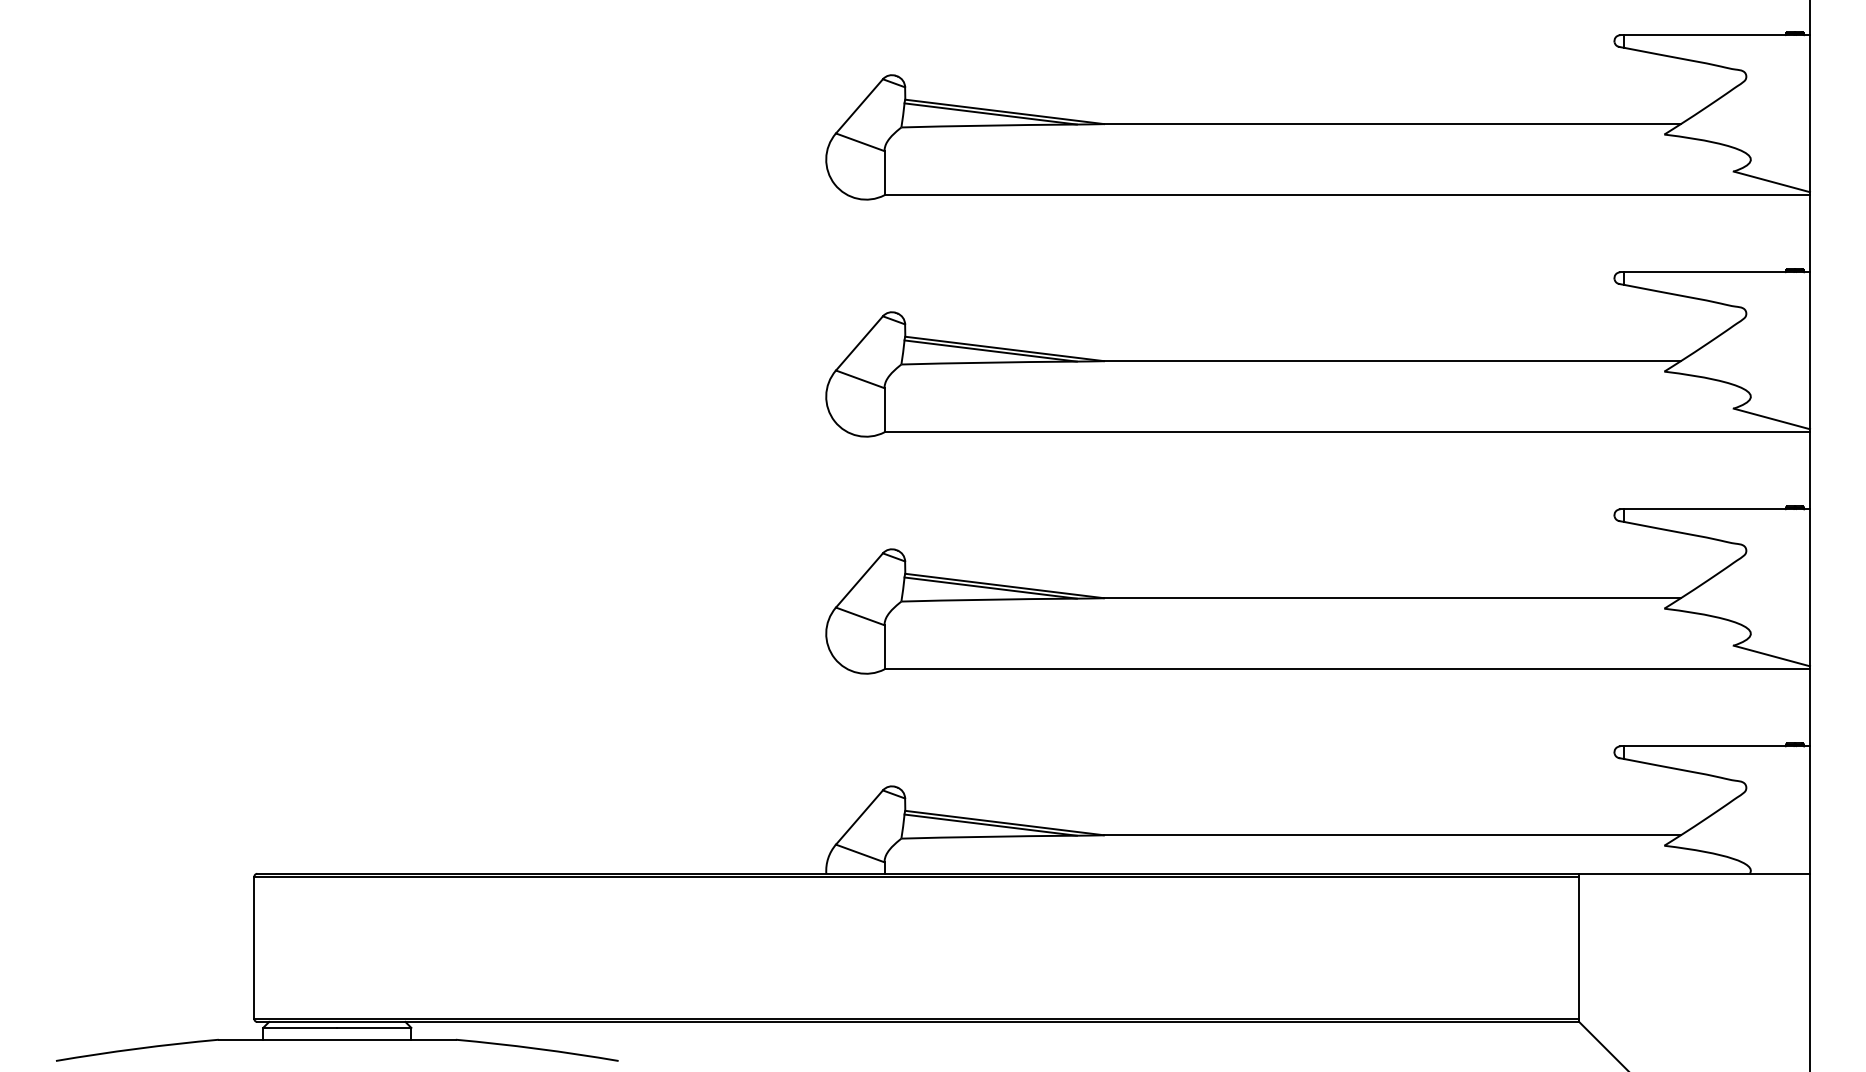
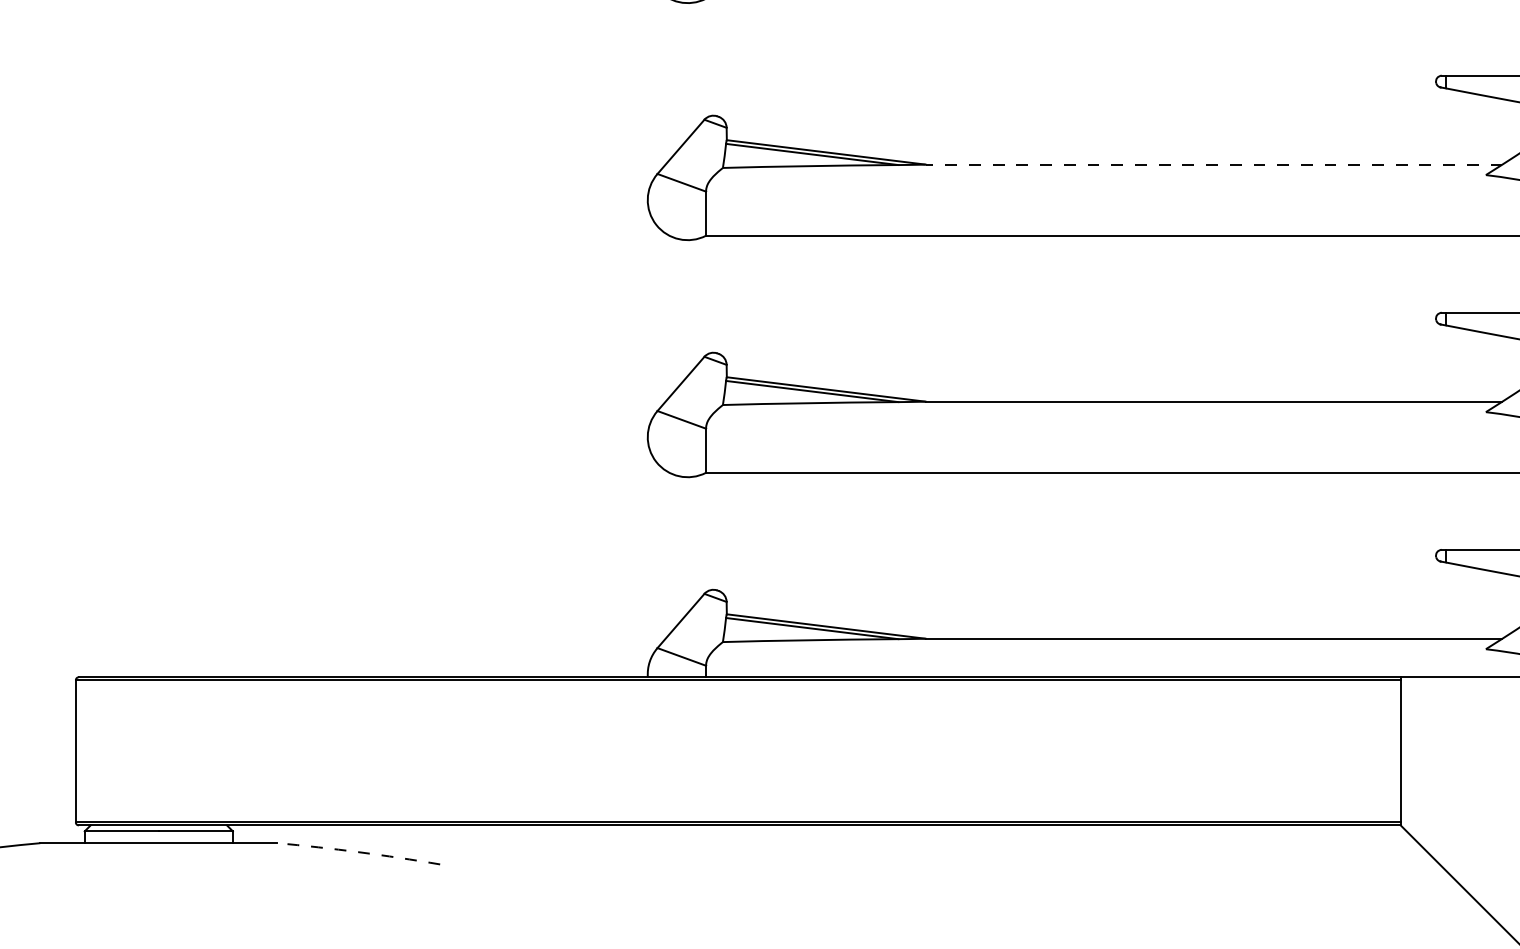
line: (1392, 361) -> (1214, 164), solid -> dashed
arc: (537, 1048) -> (359, 851), solid -> dashed

